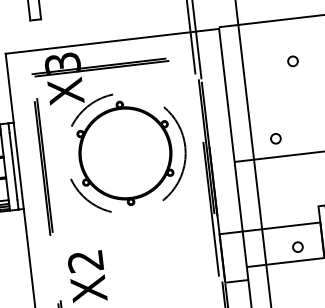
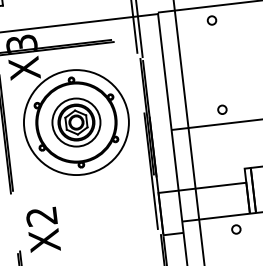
circle: (292, 61) -> (211, 20), moved
circle: (275, 138) -> (222, 109), moved
circle: (125, 153) -> (76, 122), dashed -> solid
part: (125, 153) -> (76, 122), added
circle: (297, 246) -> (235, 228), moved

